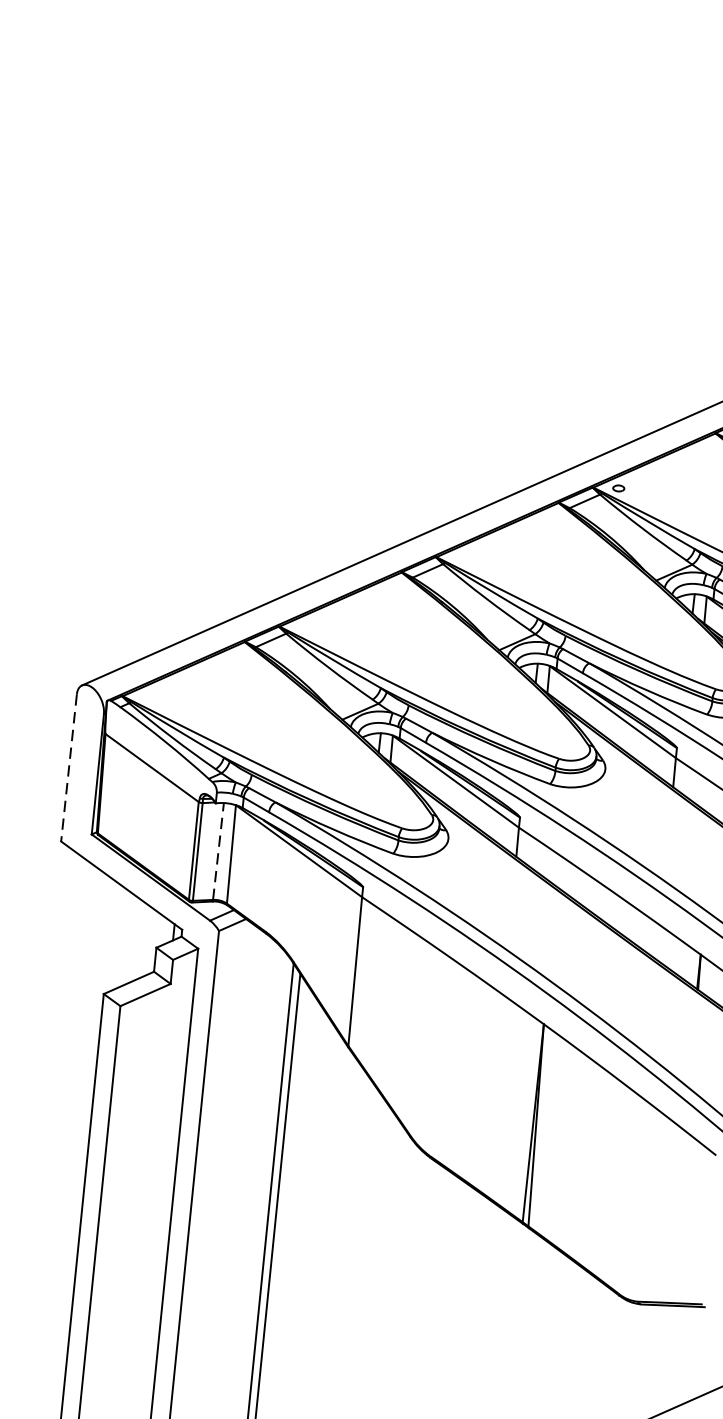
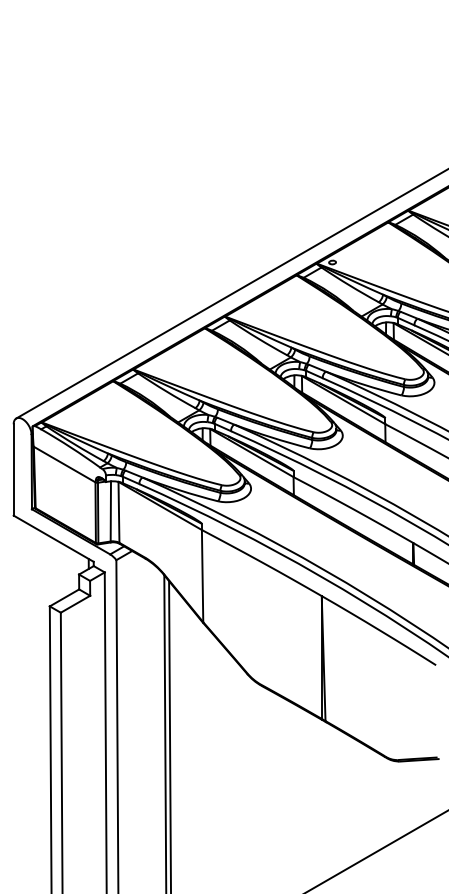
line: (68, 767) -> (13, 469), dashed -> solid
line: (218, 849) -> (110, 510), dashed -> solid

